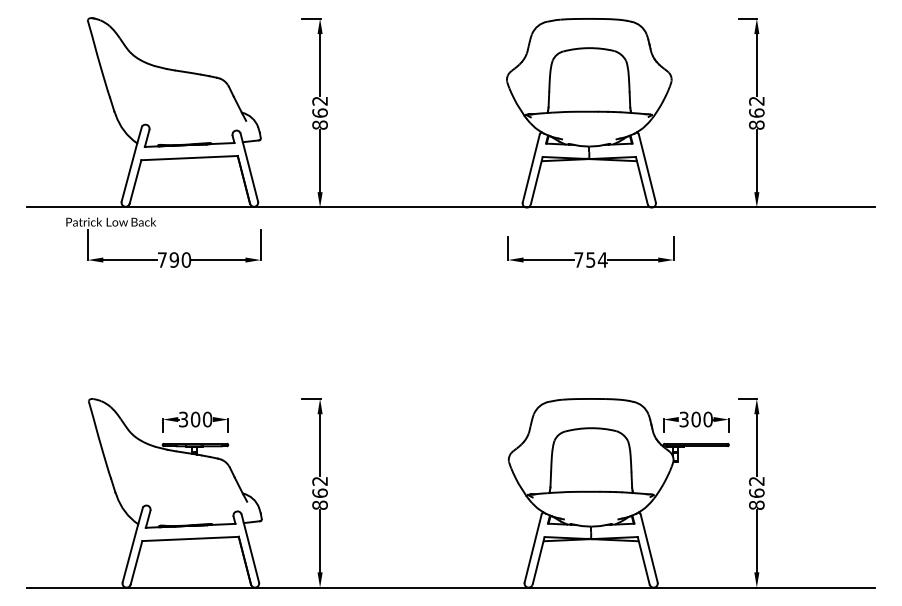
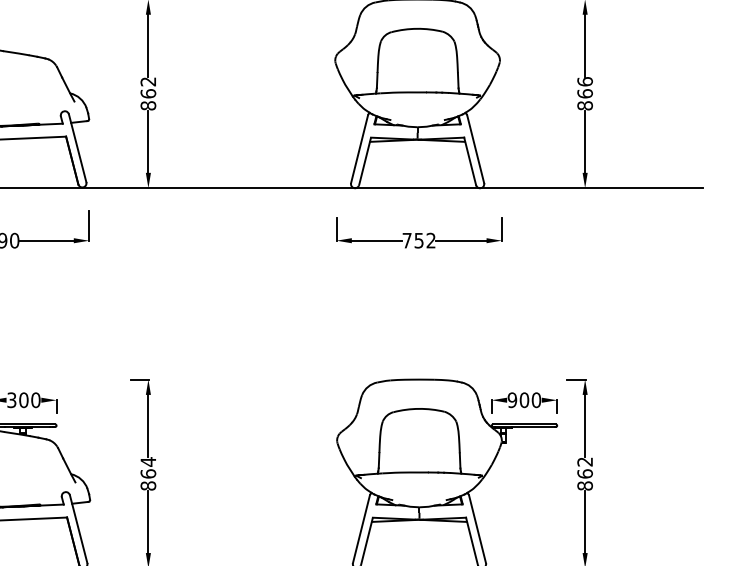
text: (756, 100) -> (584, 81), 862 -> 866
text: (602, 259) -> (430, 240), 754 -> 752
text: (683, 419) -> (511, 400), 300 -> 900
text: (319, 481) -> (147, 462), 862 -> 864

